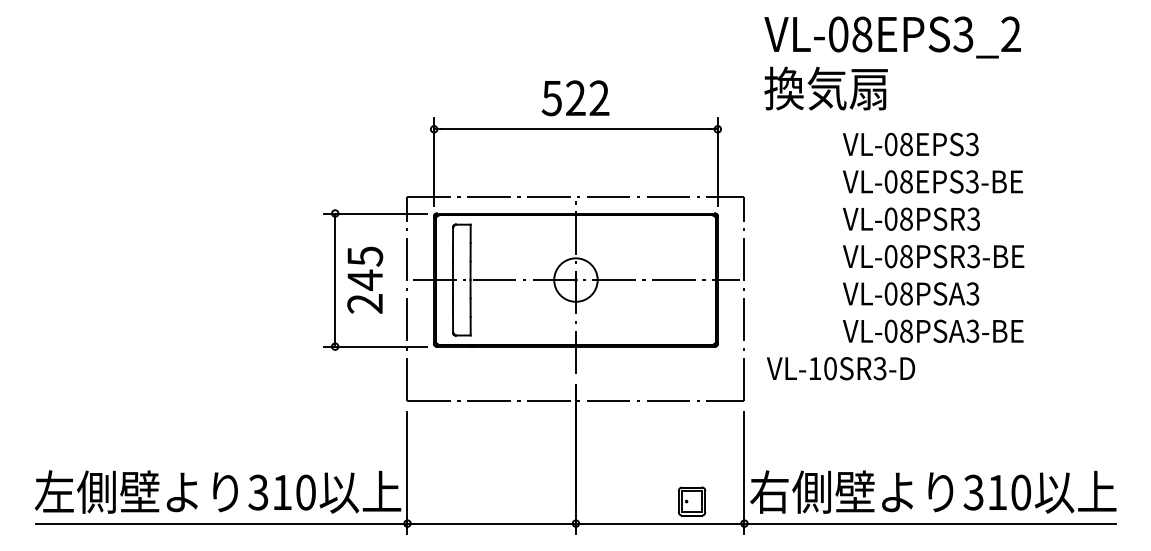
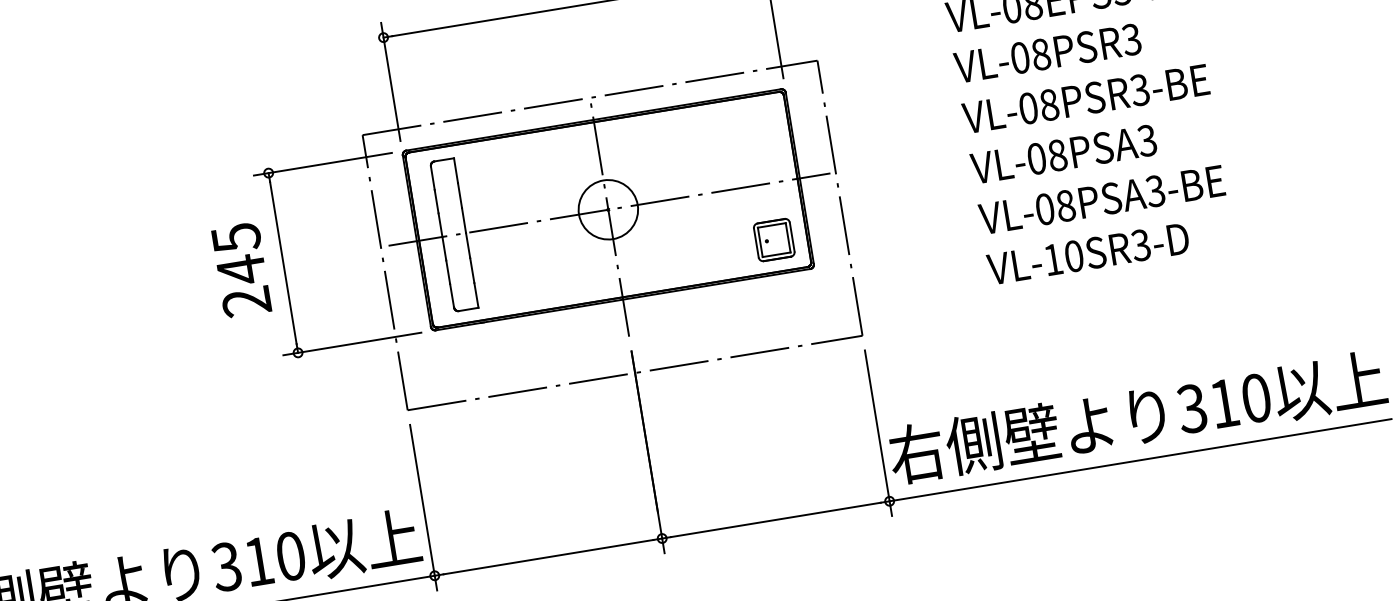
text: (365, 279) -> (241, 269), moved
text: (840, 368) -> (1087, 253), moved
part: (692, 501) -> (774, 239), moved

